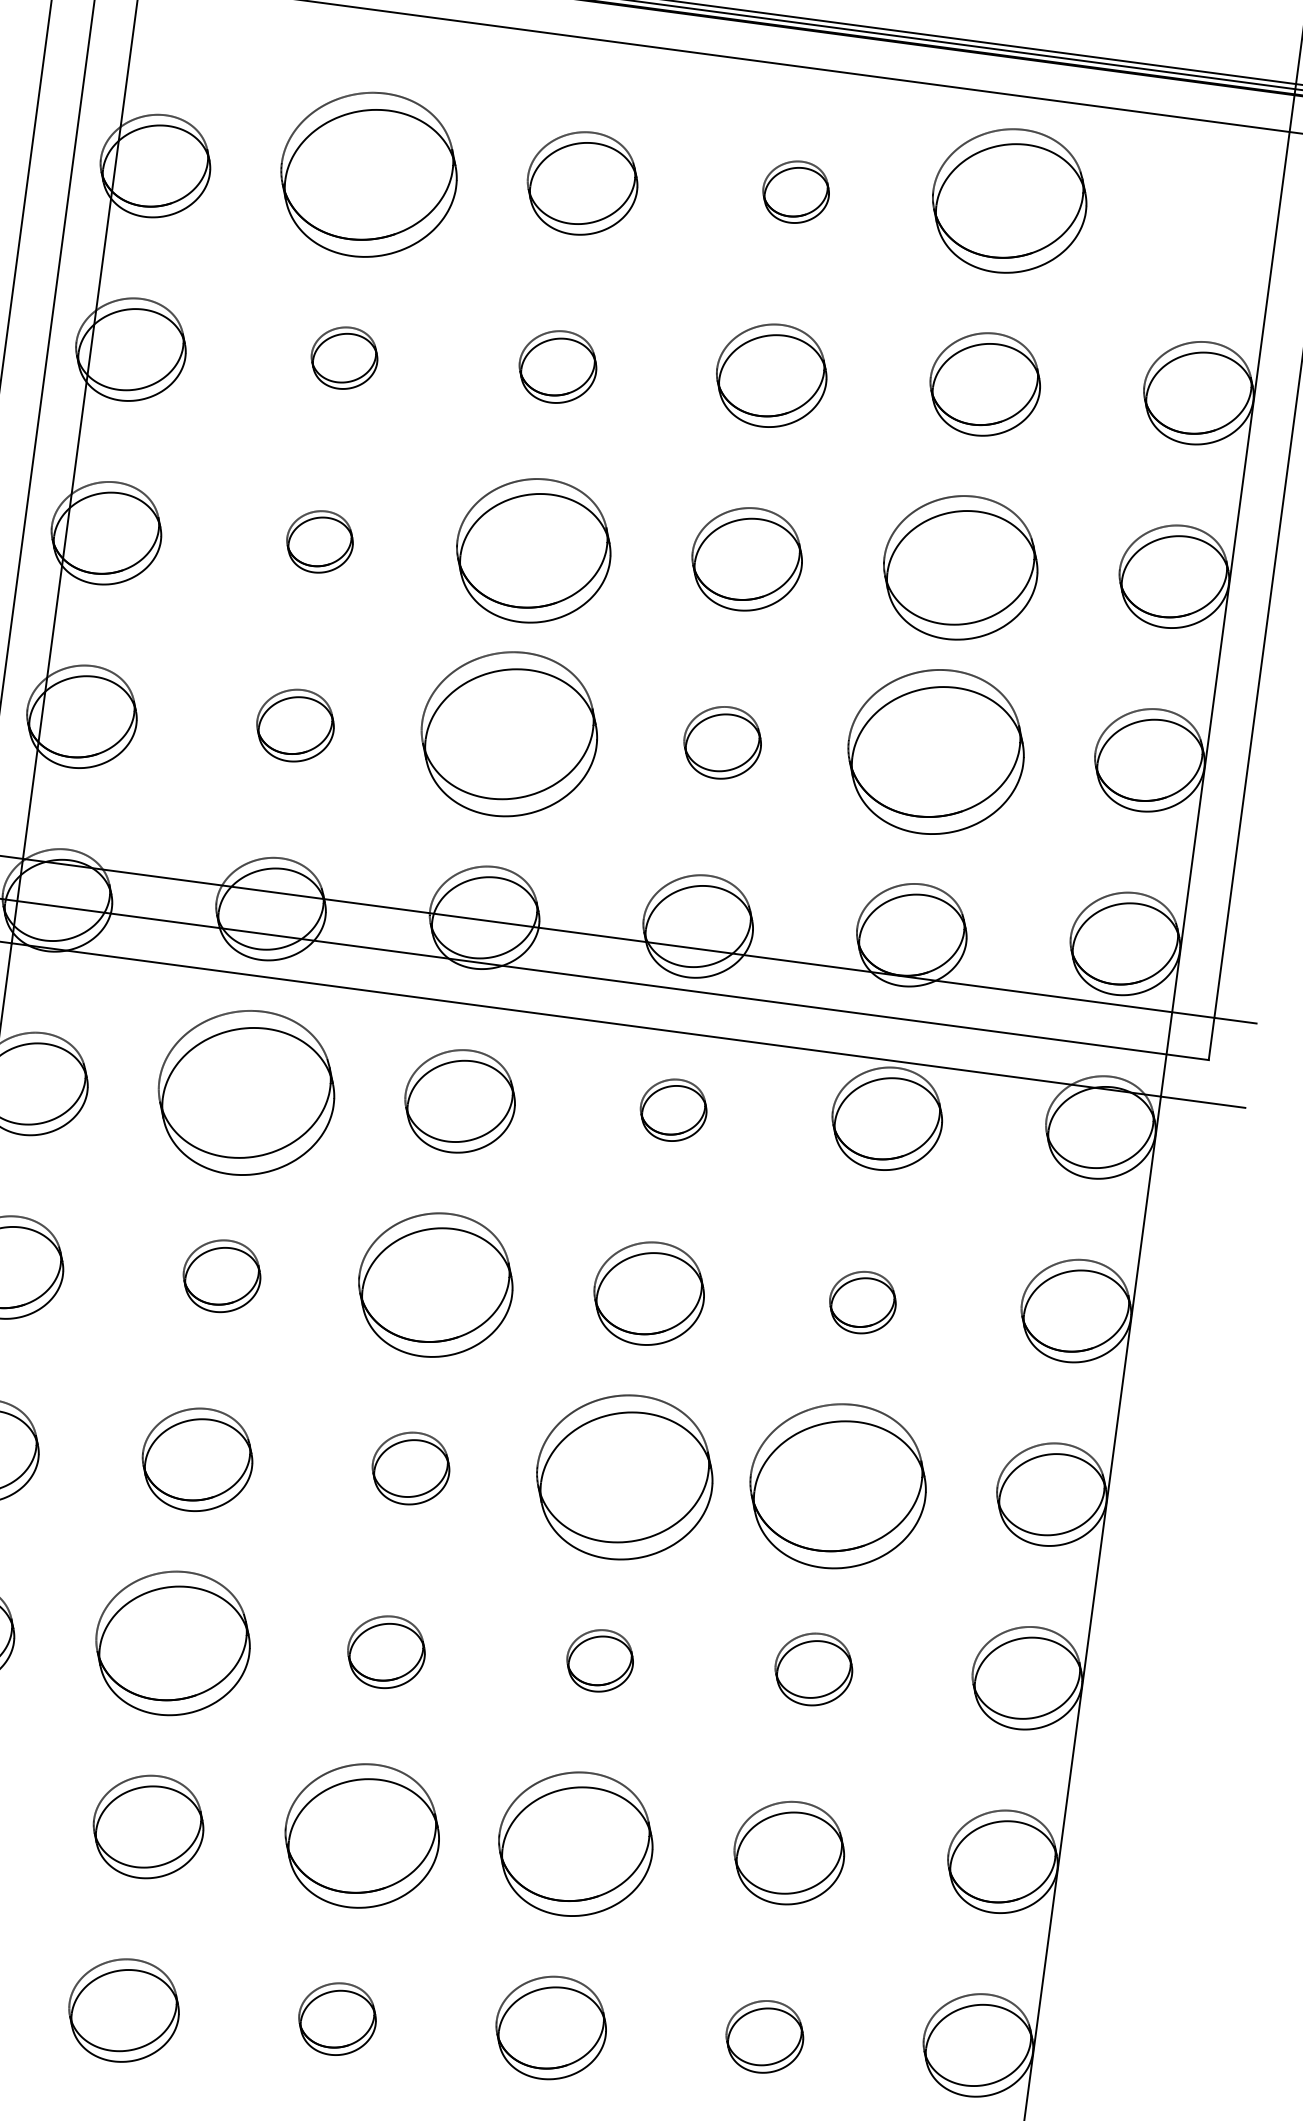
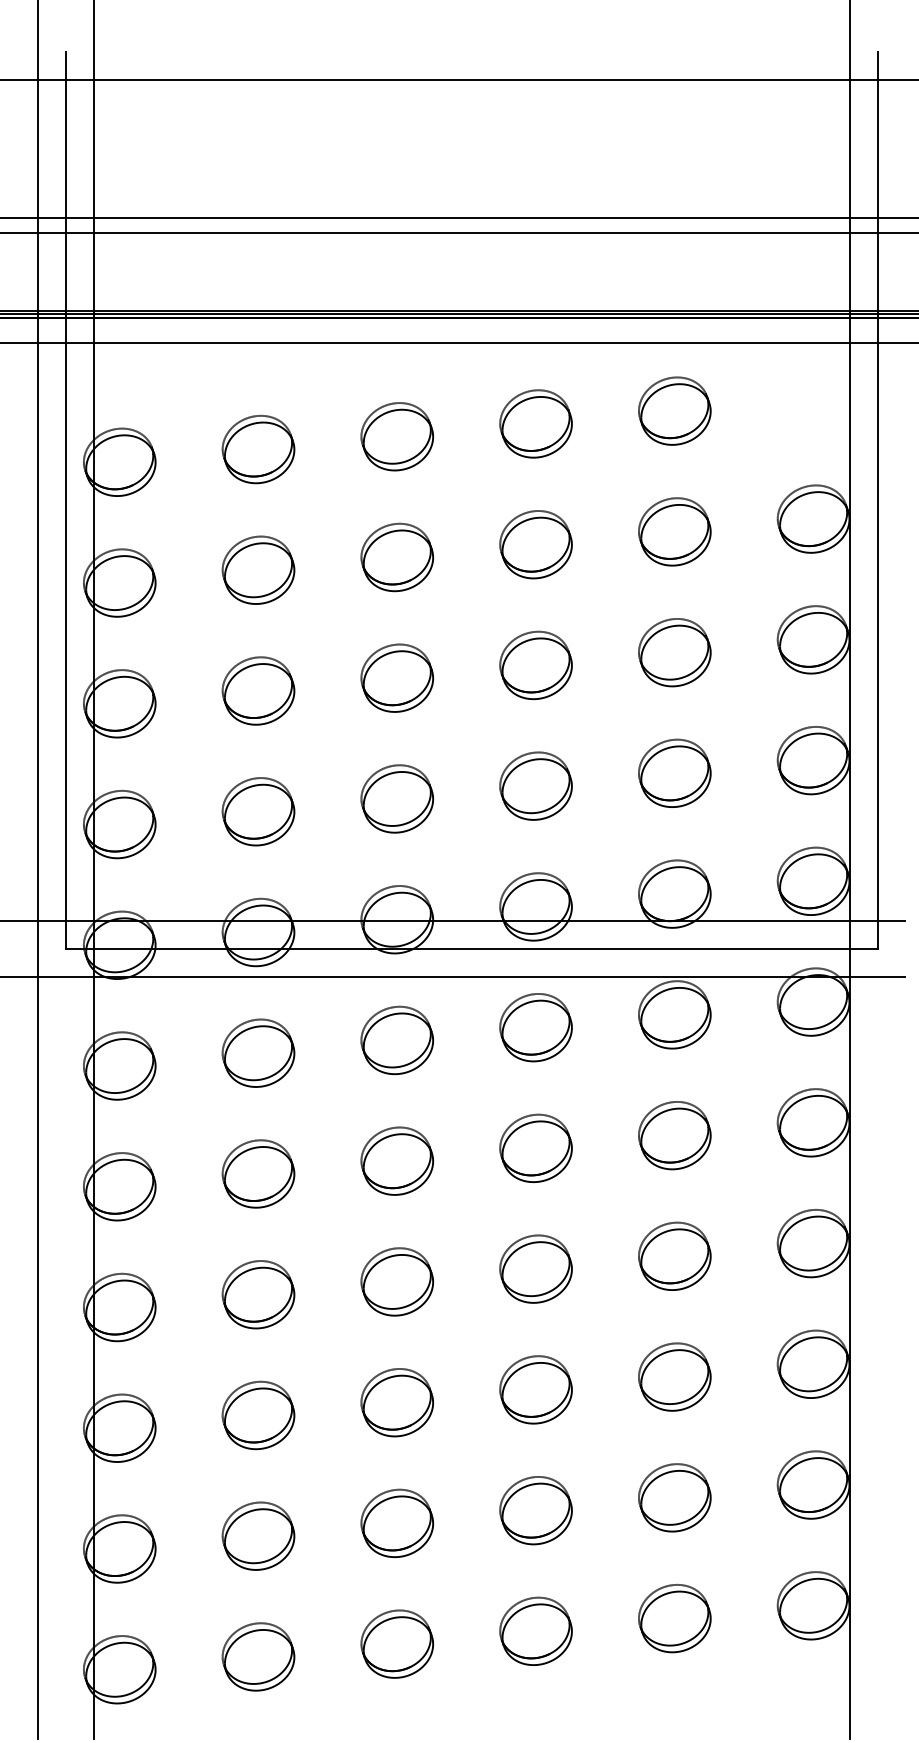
part: (368, 174) -> (258, 449), size x0.62
part: (795, 191) -> (535, 423), size x1.67
part: (1009, 199) -> (674, 410), size x0.71
part: (344, 357) -> (258, 569), size x1.67
part: (556, 366) -> (396, 557), size x1.43
part: (320, 541) -> (258, 690), size x1.67
part: (532, 549) -> (396, 677), size x0.71
part: (960, 567) -> (674, 652), size x0.71
part: (295, 725) -> (258, 811), size x1.43
part: (508, 733) -> (396, 798), size x0.62
part: (721, 741) -> (535, 785), size x1.43
part: (935, 750) -> (674, 772), size x0.62
part: (246, 1091) -> (258, 1052), size x0.62
part: (672, 1109) -> (535, 1027), size x1.67
part: (222, 1275) -> (258, 1173), size x1.43
part: (434, 1283) -> (396, 1160), size x0.71
part: (862, 1302) -> (674, 1135), size x1.67
part: (410, 1467) -> (396, 1281), size x1.43
part: (624, 1476) -> (535, 1268), size x0.62
part: (837, 1484) -> (674, 1255), size x0.62
part: (173, 1643) -> (258, 1415), size x0.71
part: (385, 1651) -> (396, 1402), size x1.43
part: (599, 1660) -> (535, 1389), size x1.67
part: (813, 1668) -> (674, 1376), size x1.43
part: (361, 1834) -> (396, 1522), size x0.71
part: (574, 1844) -> (535, 1510), size x0.71
part: (336, 2018) -> (396, 1643), size x1.43
part: (764, 2036) -> (674, 1618), size x1.43

